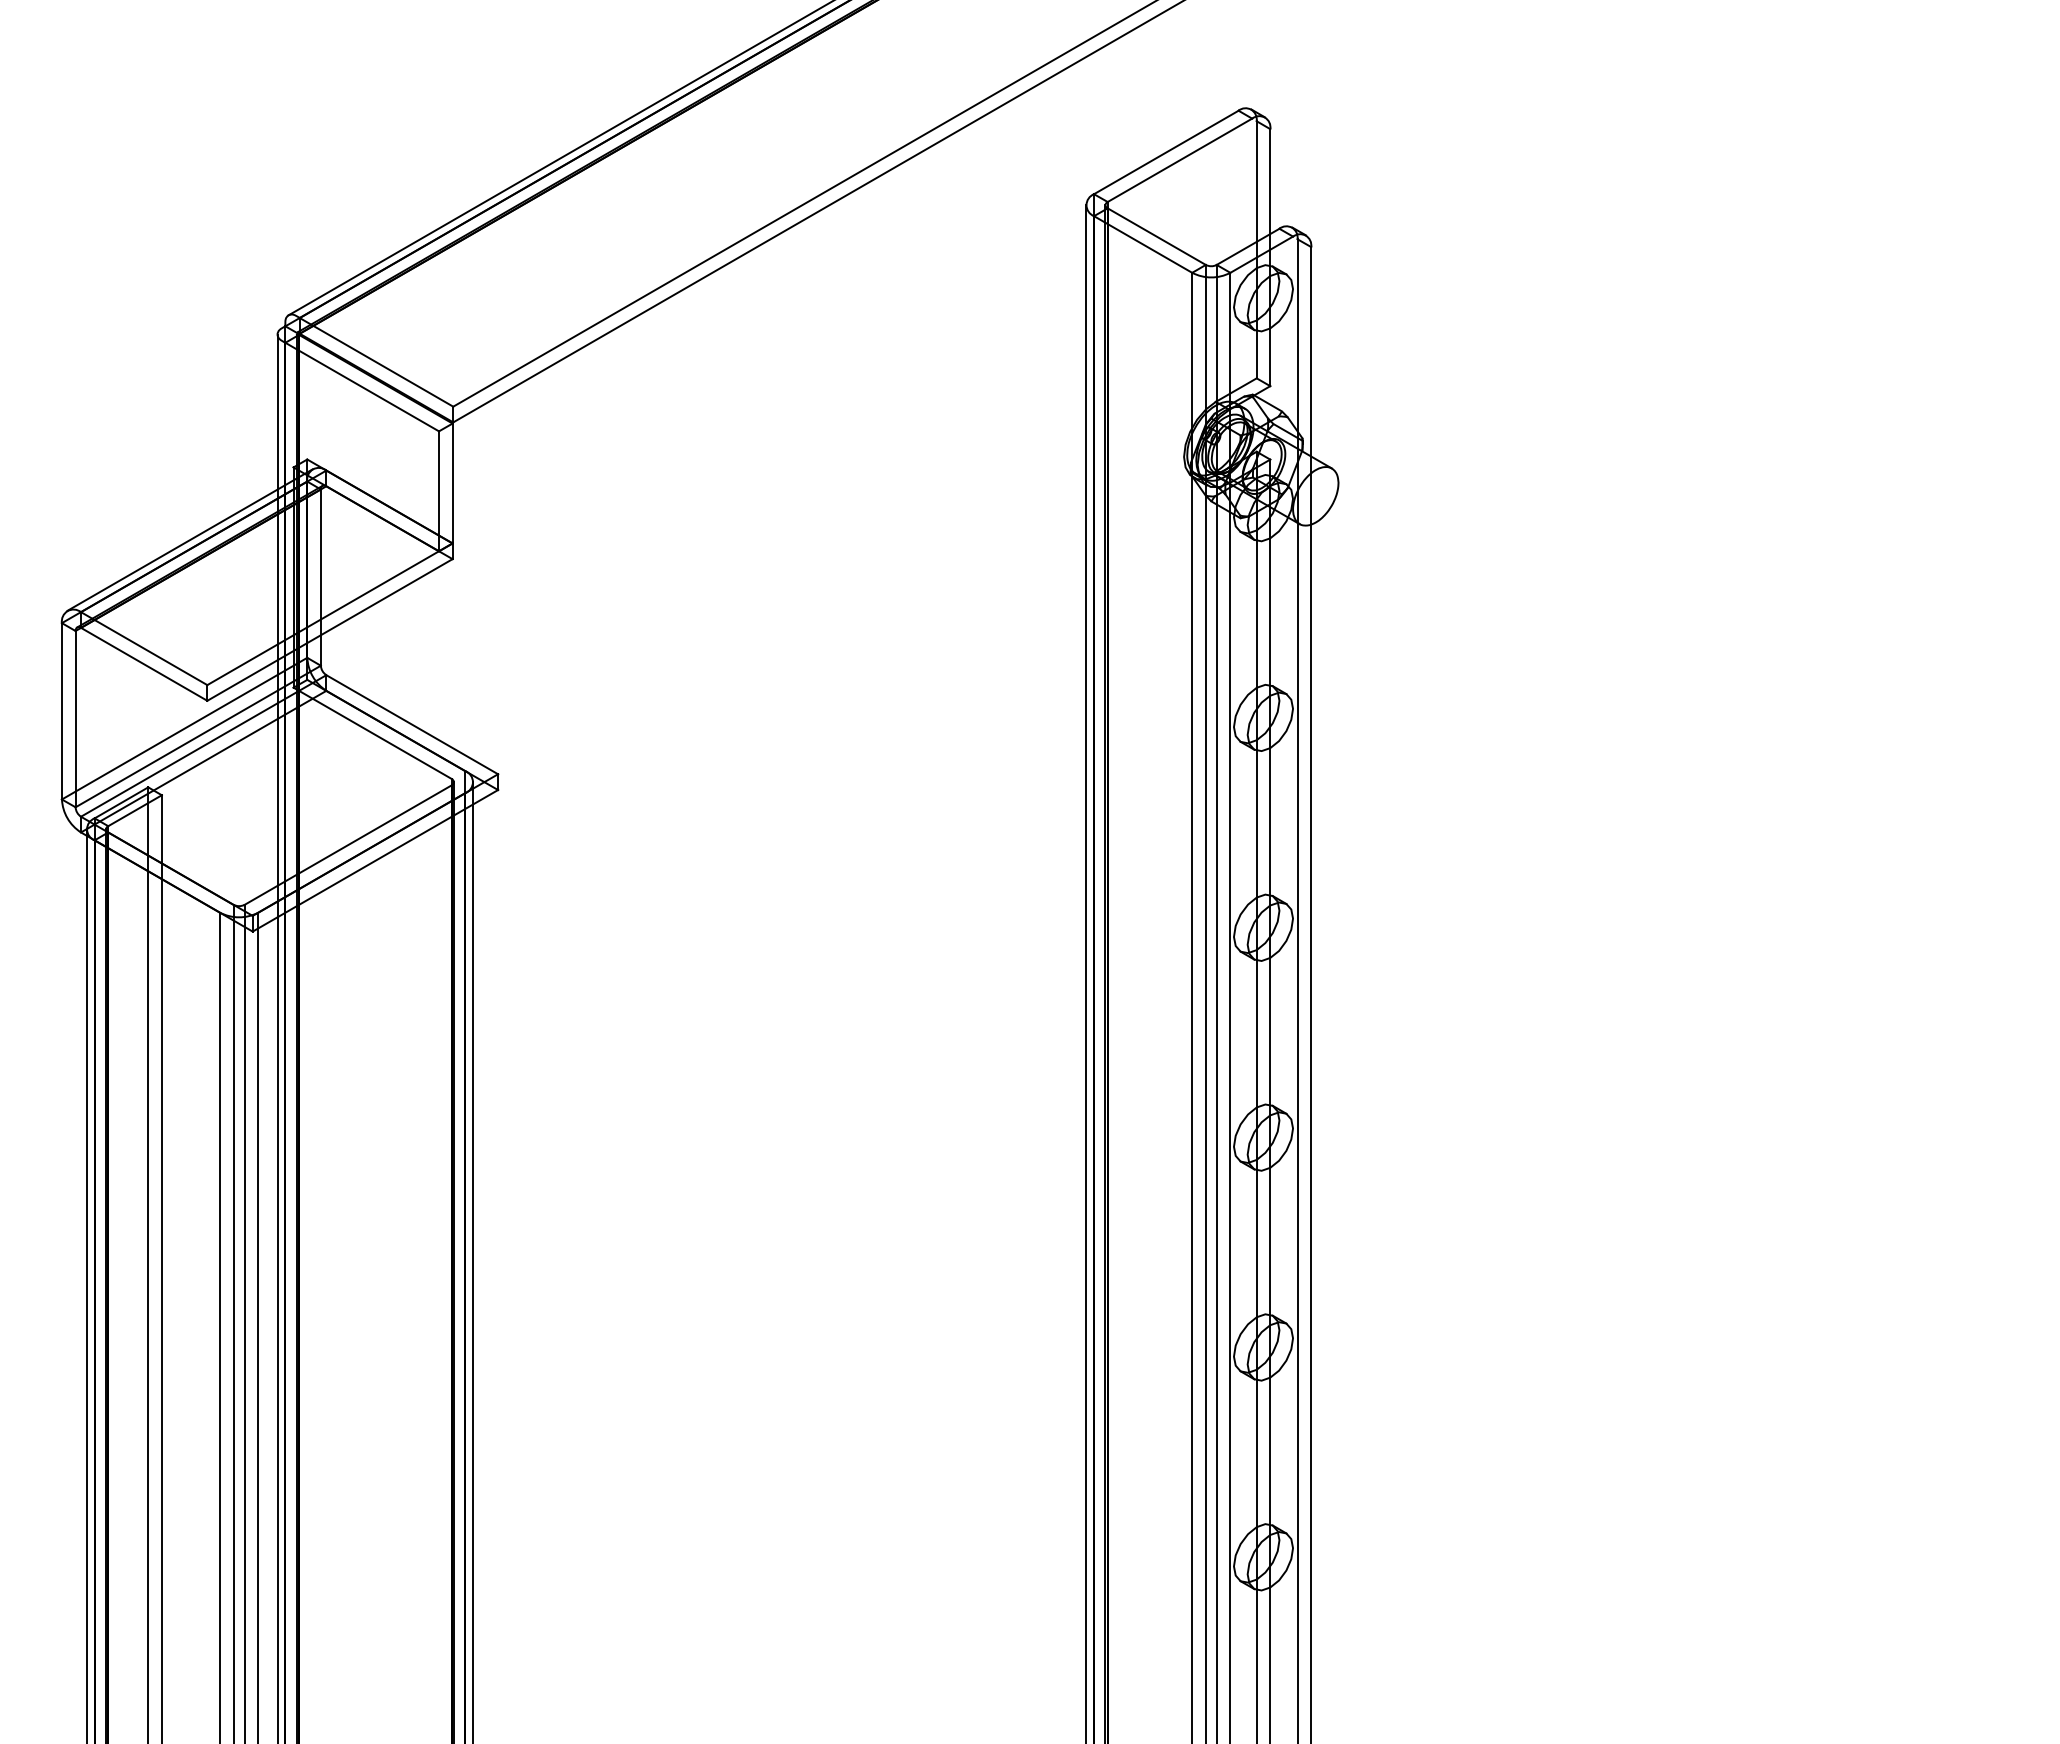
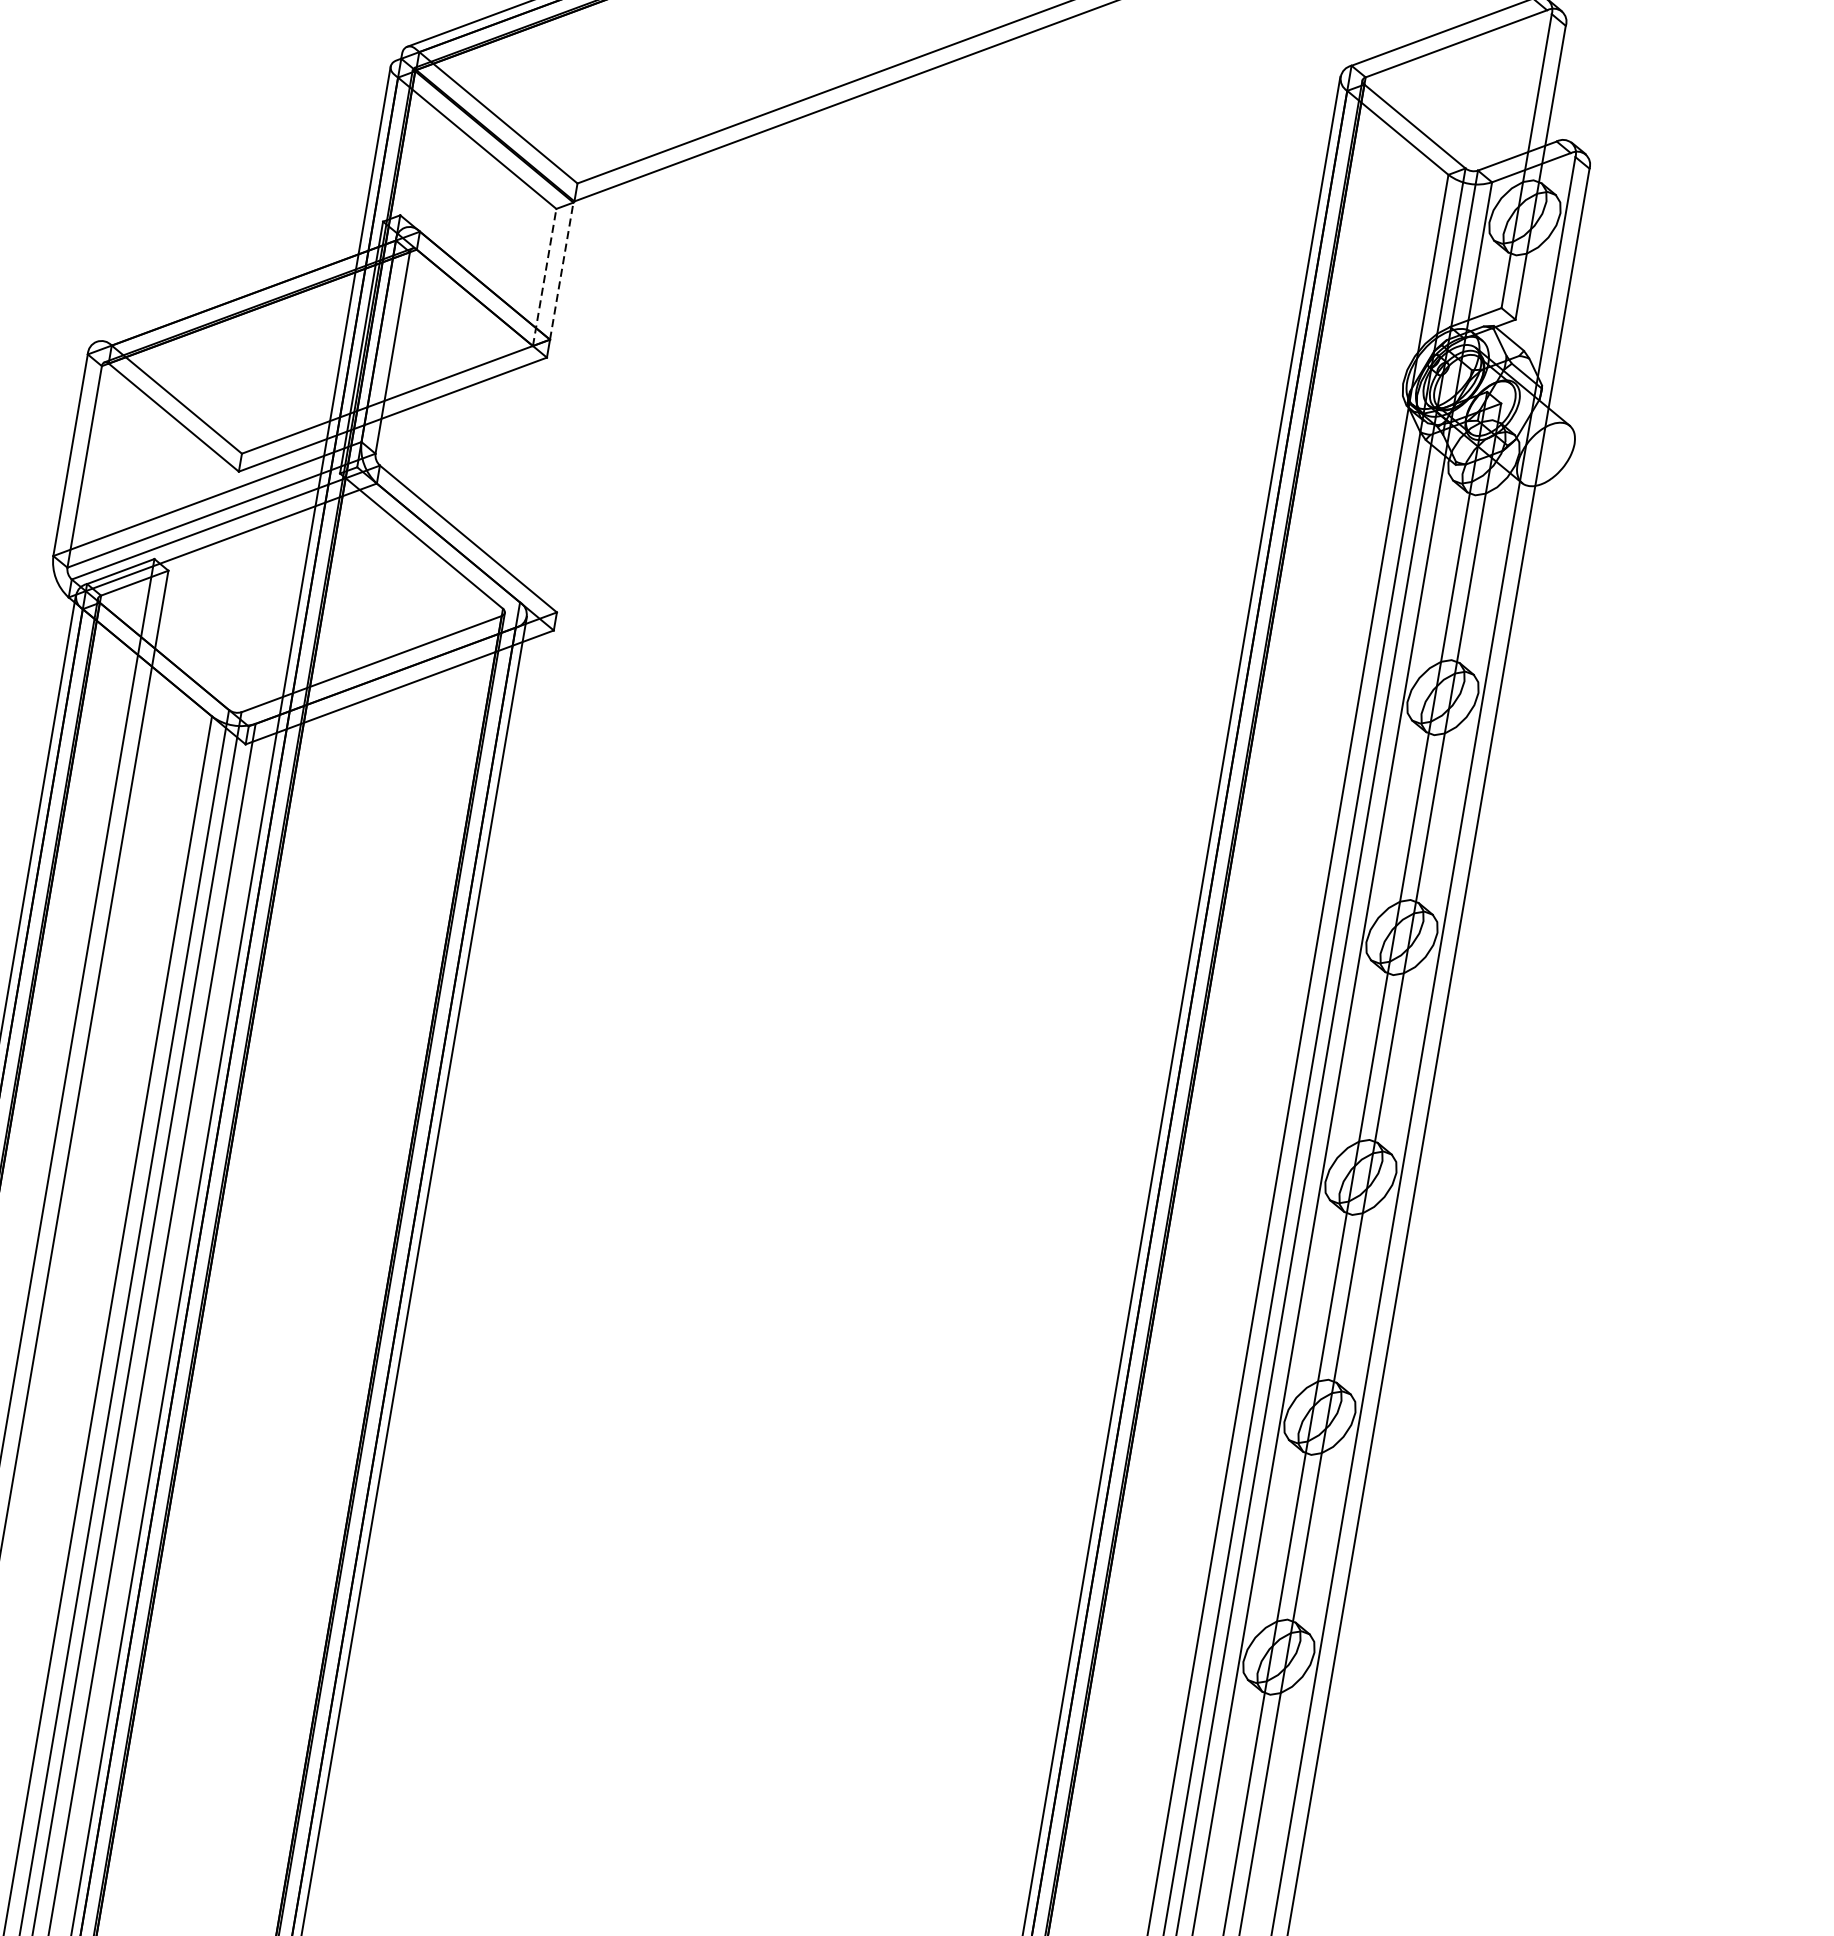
line: (452, 483) -> (561, 271), solid -> dashed
line: (439, 491) -> (545, 277), solid -> dashed
line: (189, 539) -> (249, 283), removed

